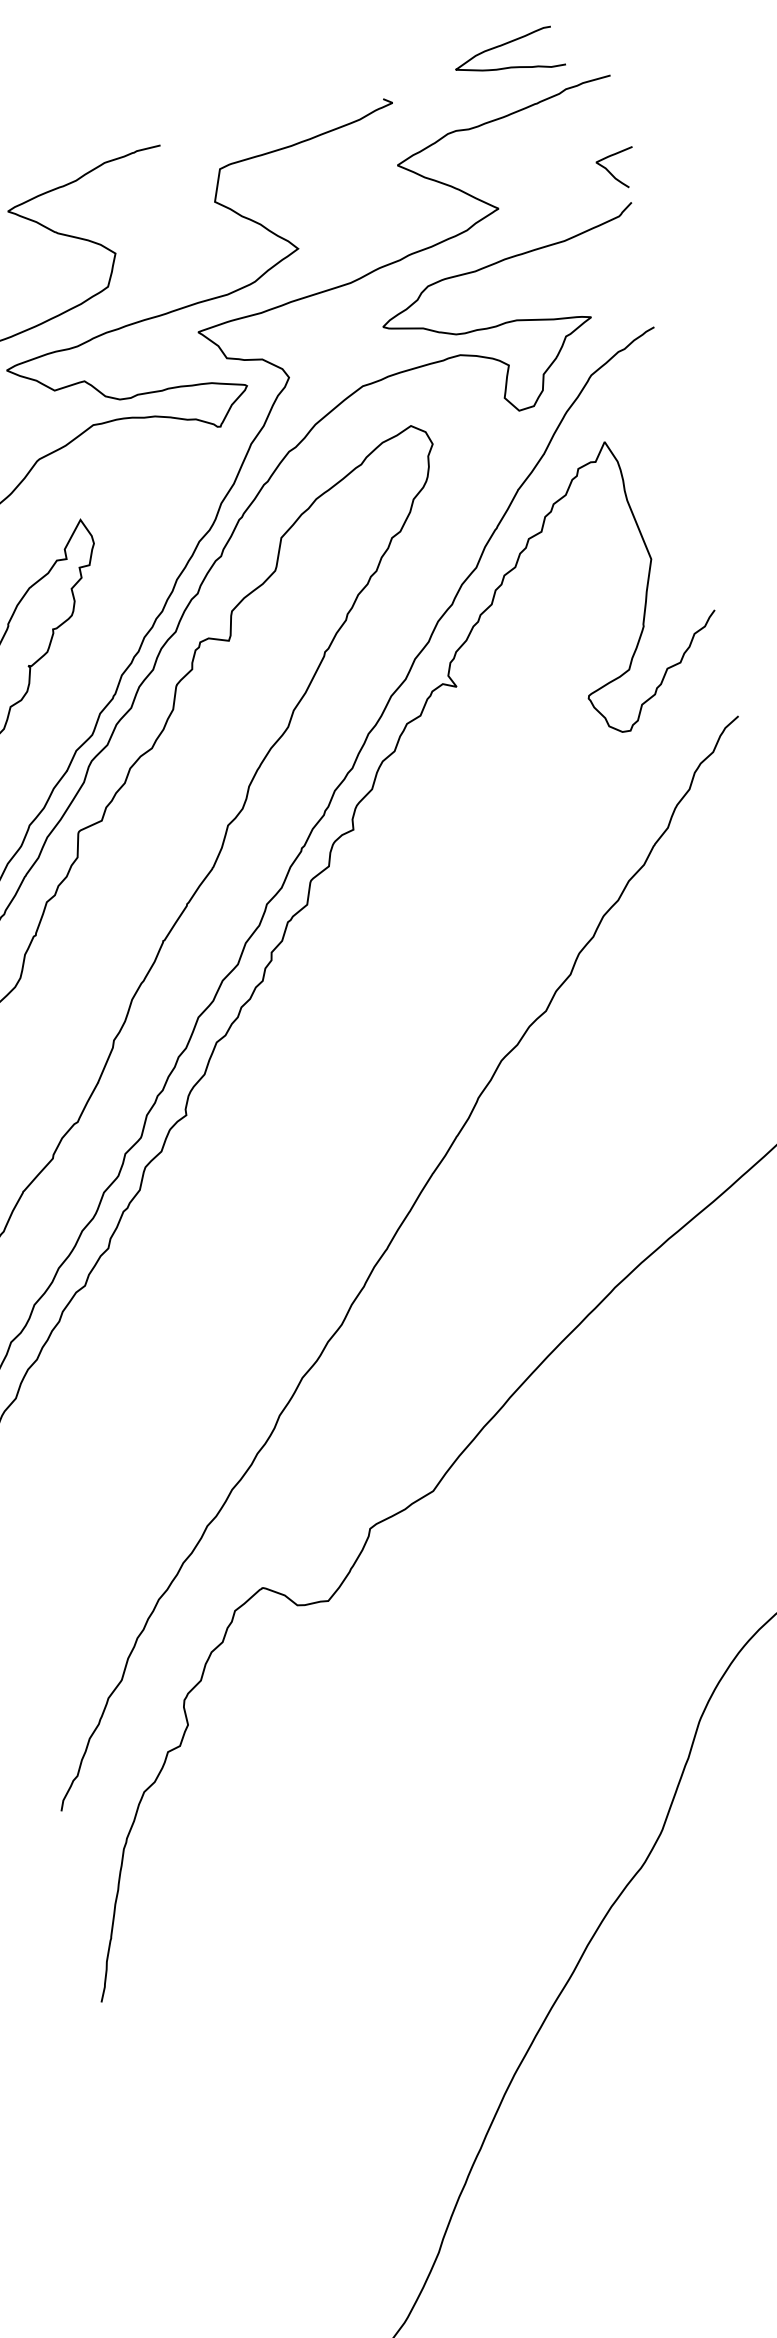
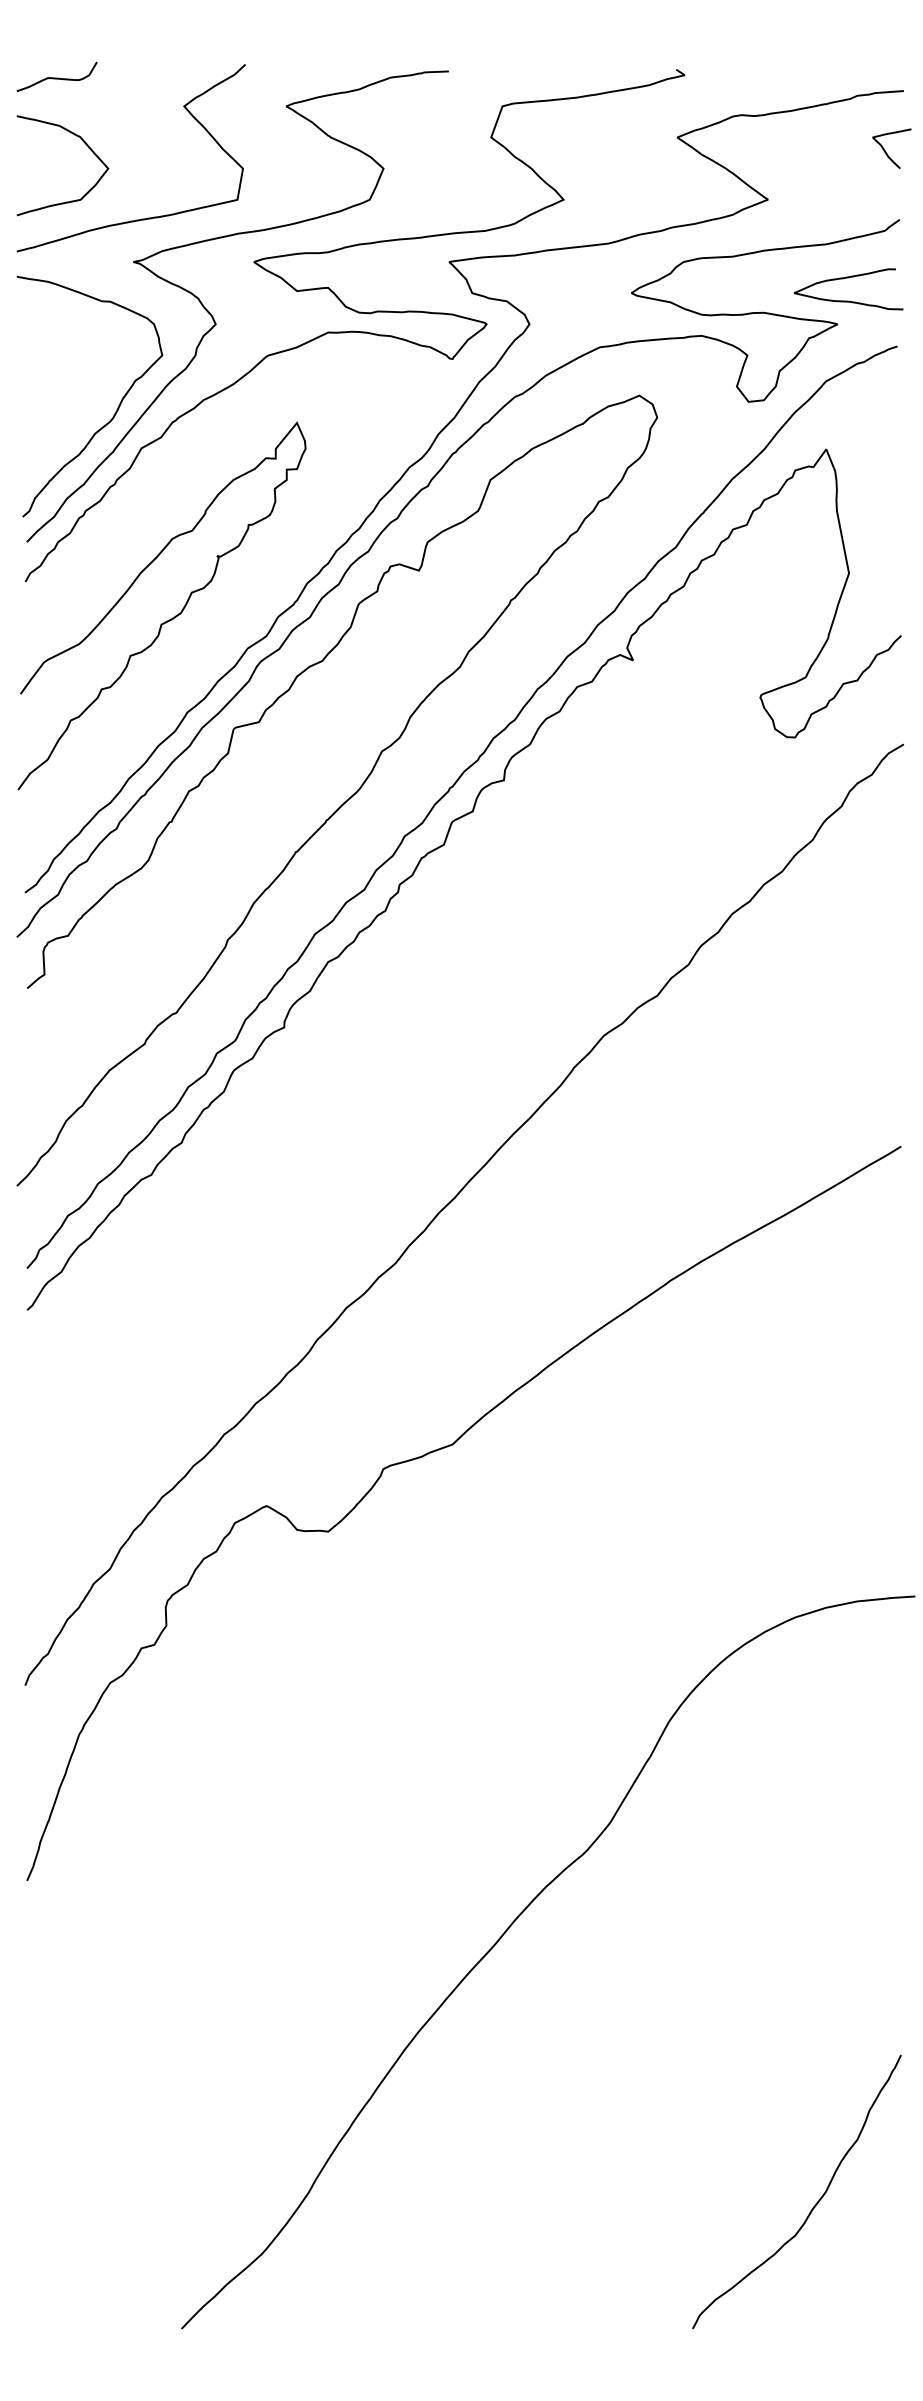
curve: (506, 44) -> (848, 278), moved
curve: (612, 173) -> (886, 151), moved

